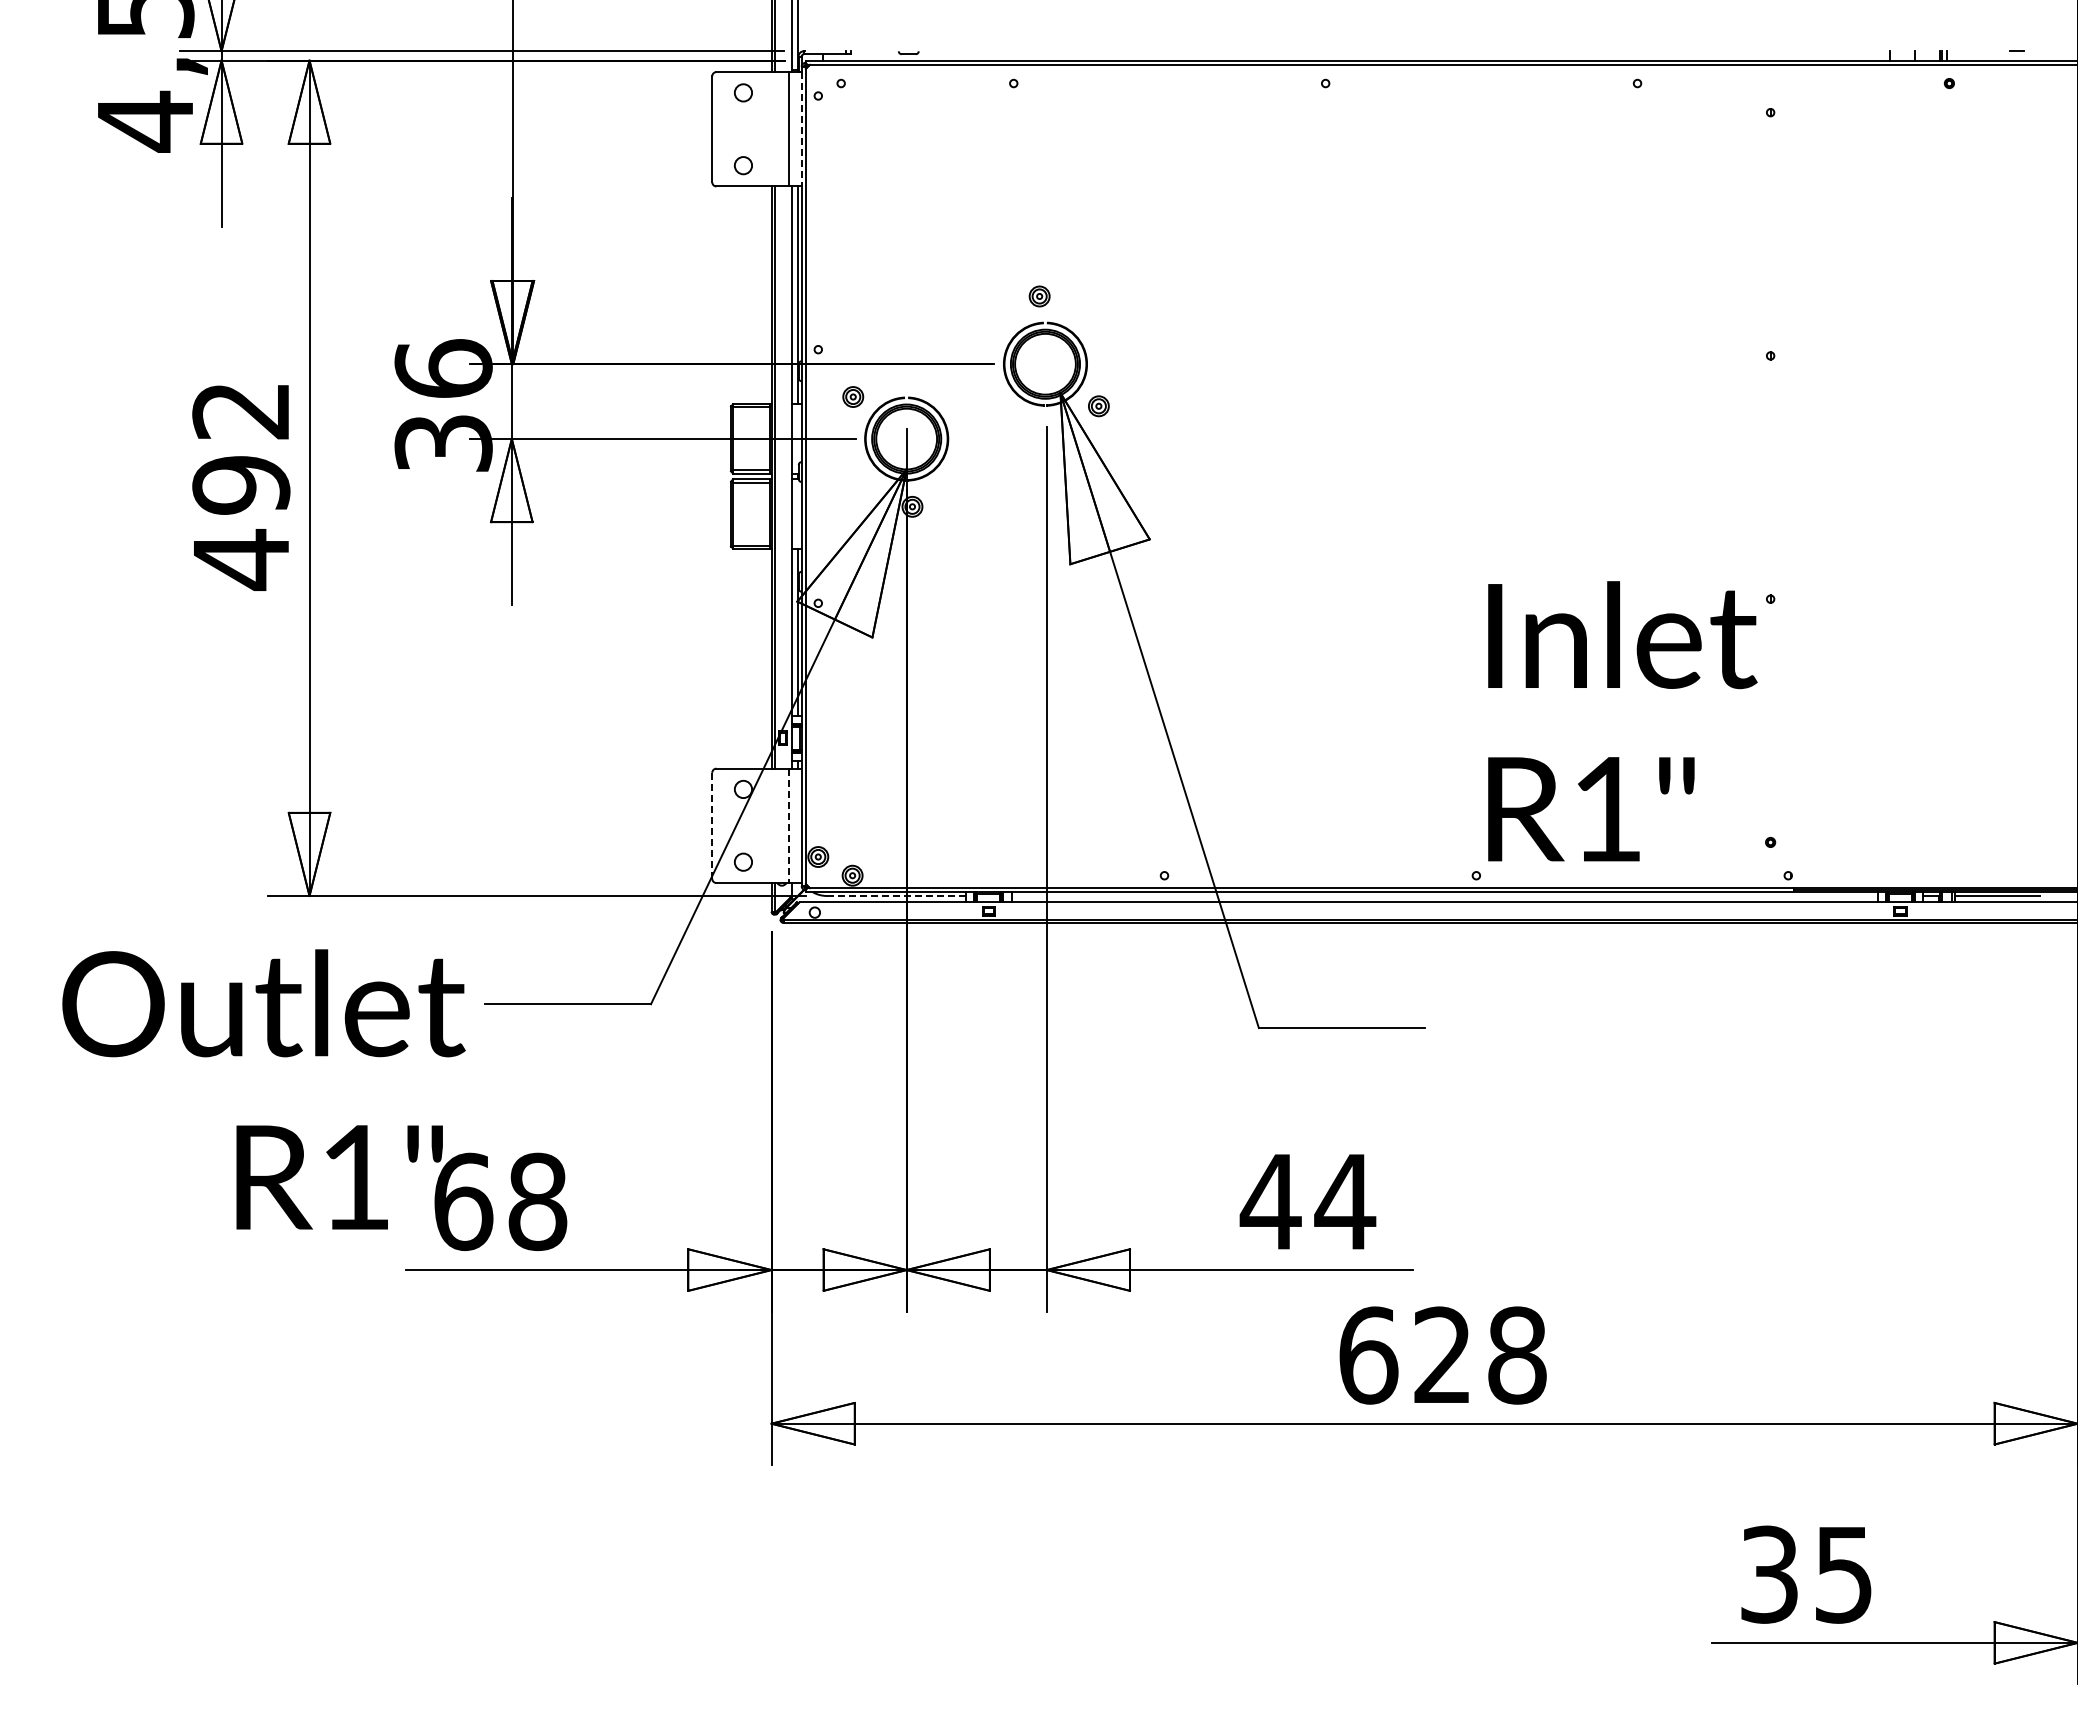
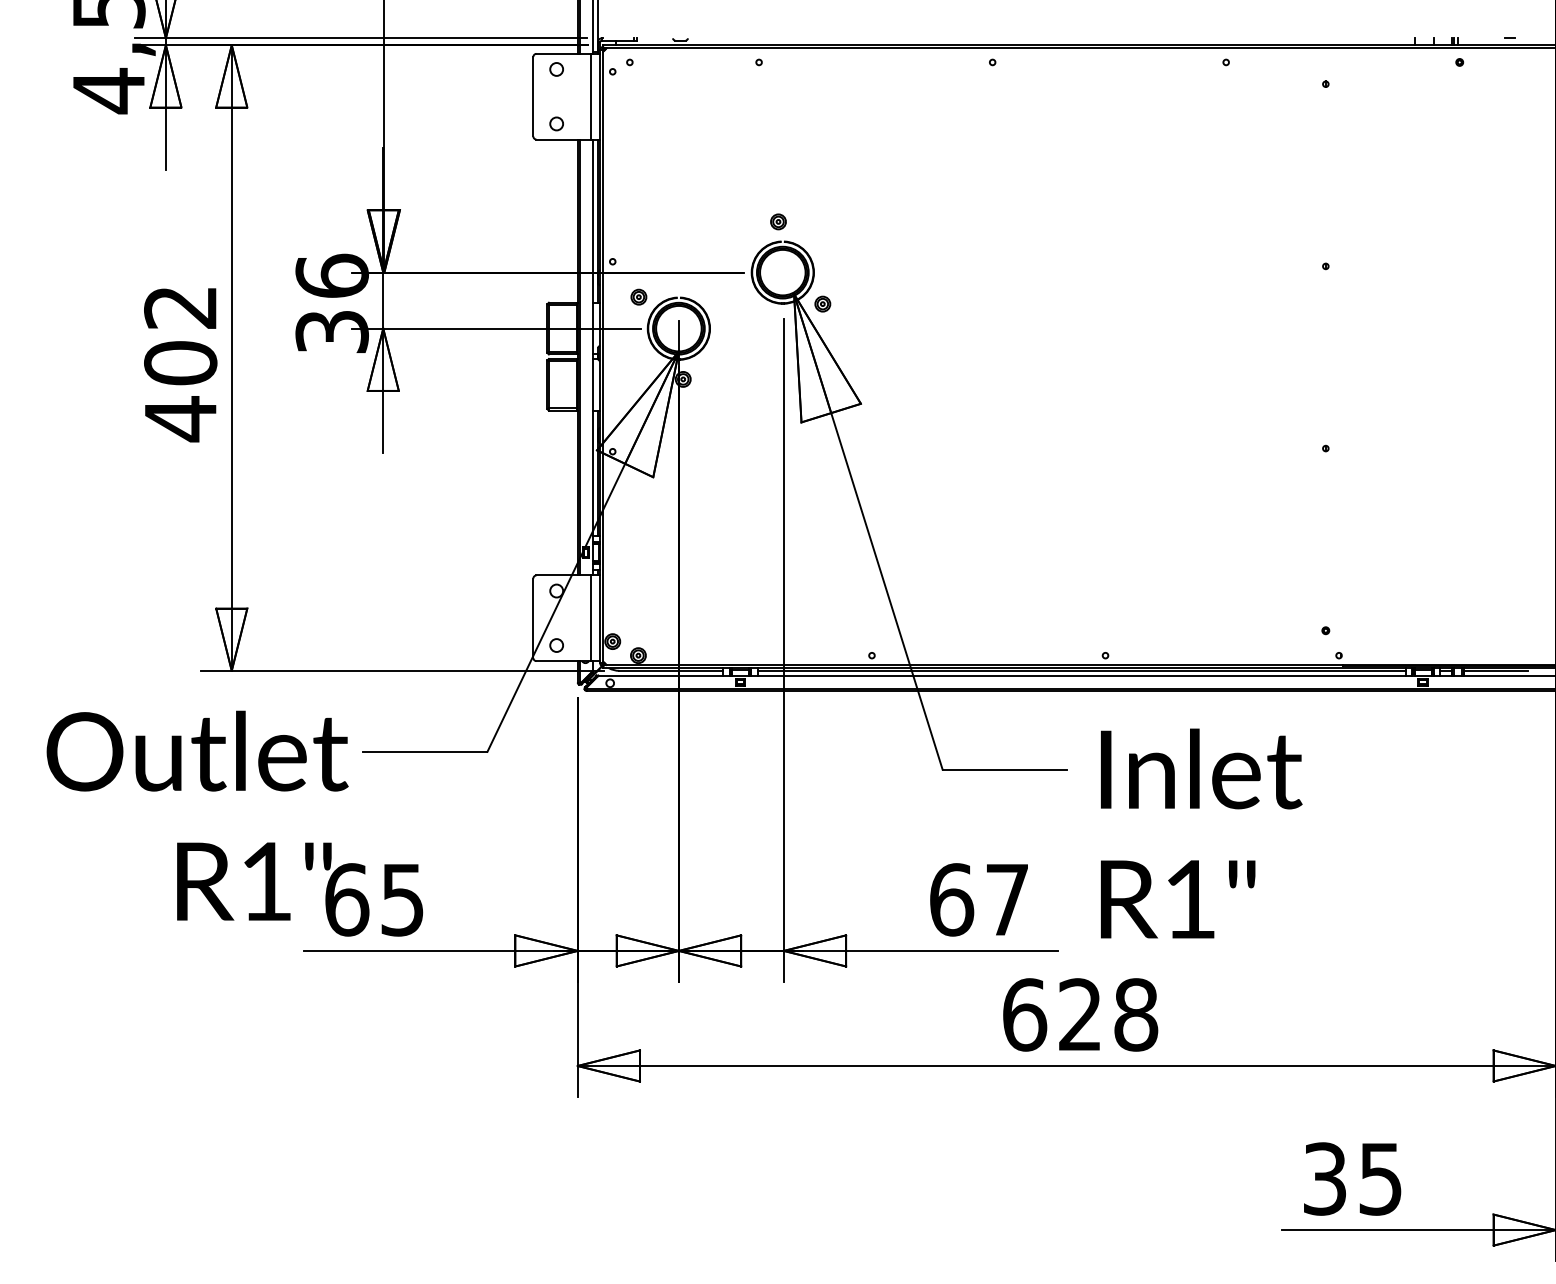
line: (801, 129) -> (600, 96), dashed -> solid
text: (241, 484) -> (180, 362), 492 -> 402
text: (1622, 721) -> (1201, 833), moved
line: (712, 825) -> (533, 618), dashed -> solid
line: (789, 826) -> (591, 618), dashed -> solid
line: (896, 896) -> (671, 671), dashed -> solid
line: (1444, 896) -> (1081, 671), added
text: (537, 1201) -> (402, 899), 68 -> 65
text: (1307, 1201) -> (979, 899), 44 -> 67

